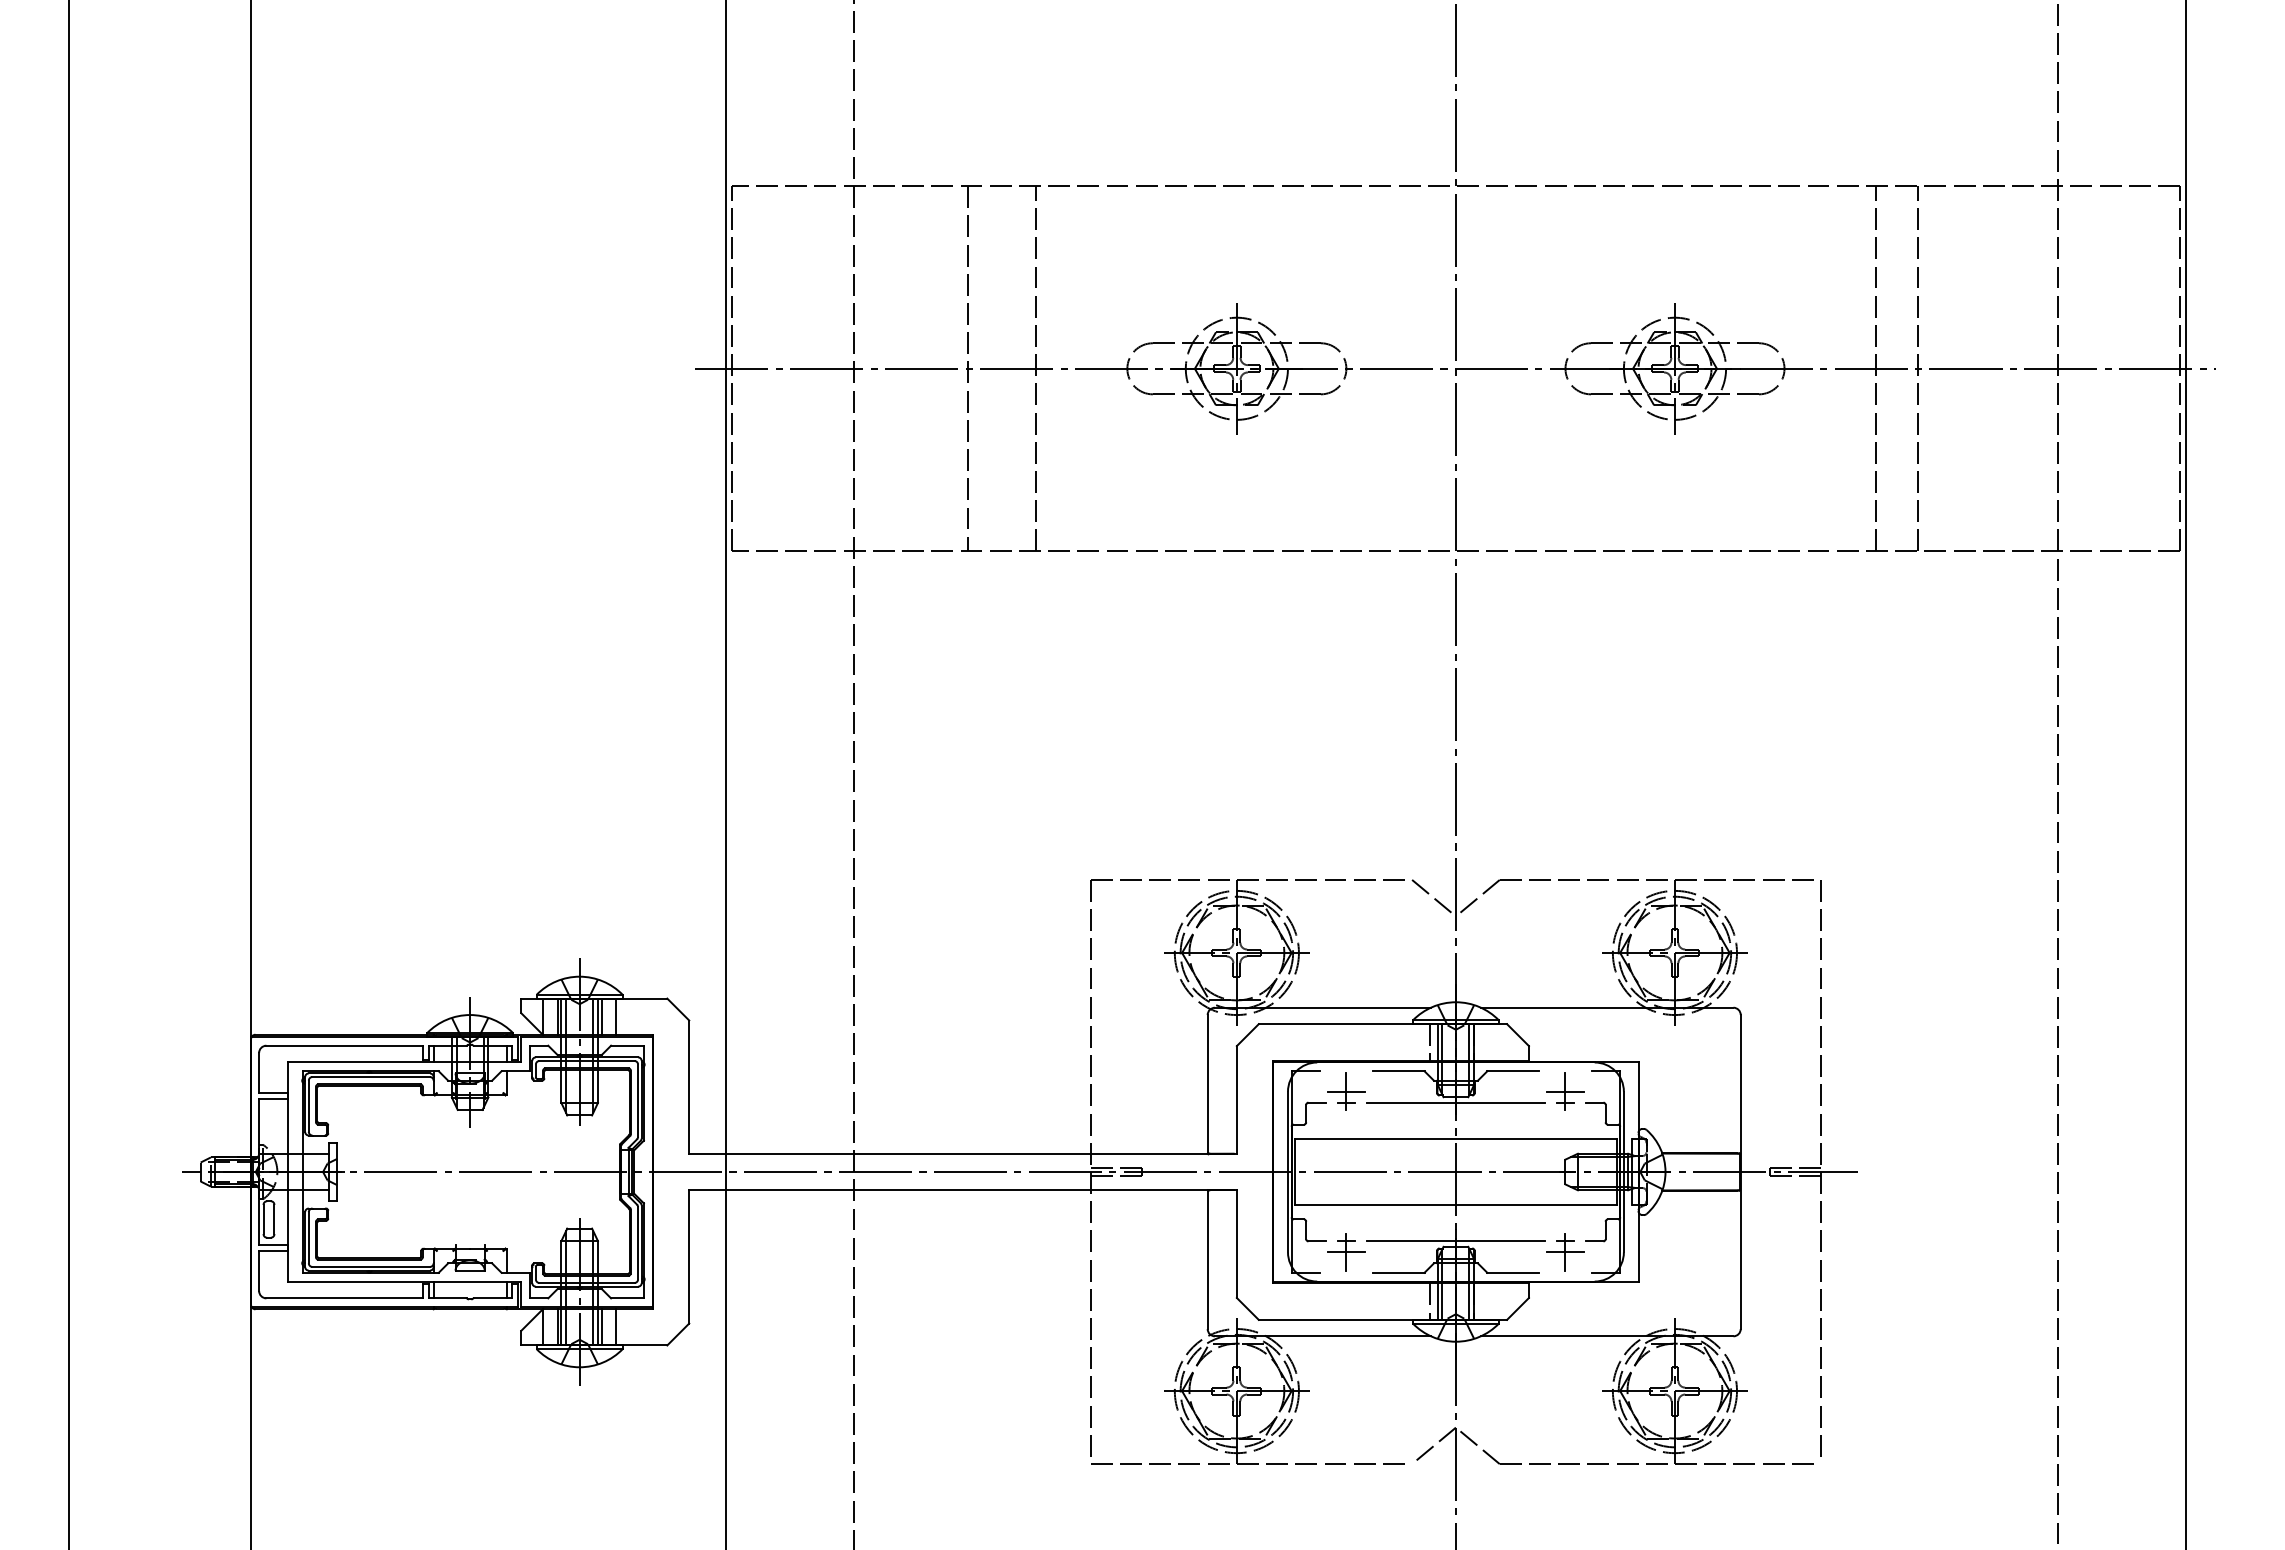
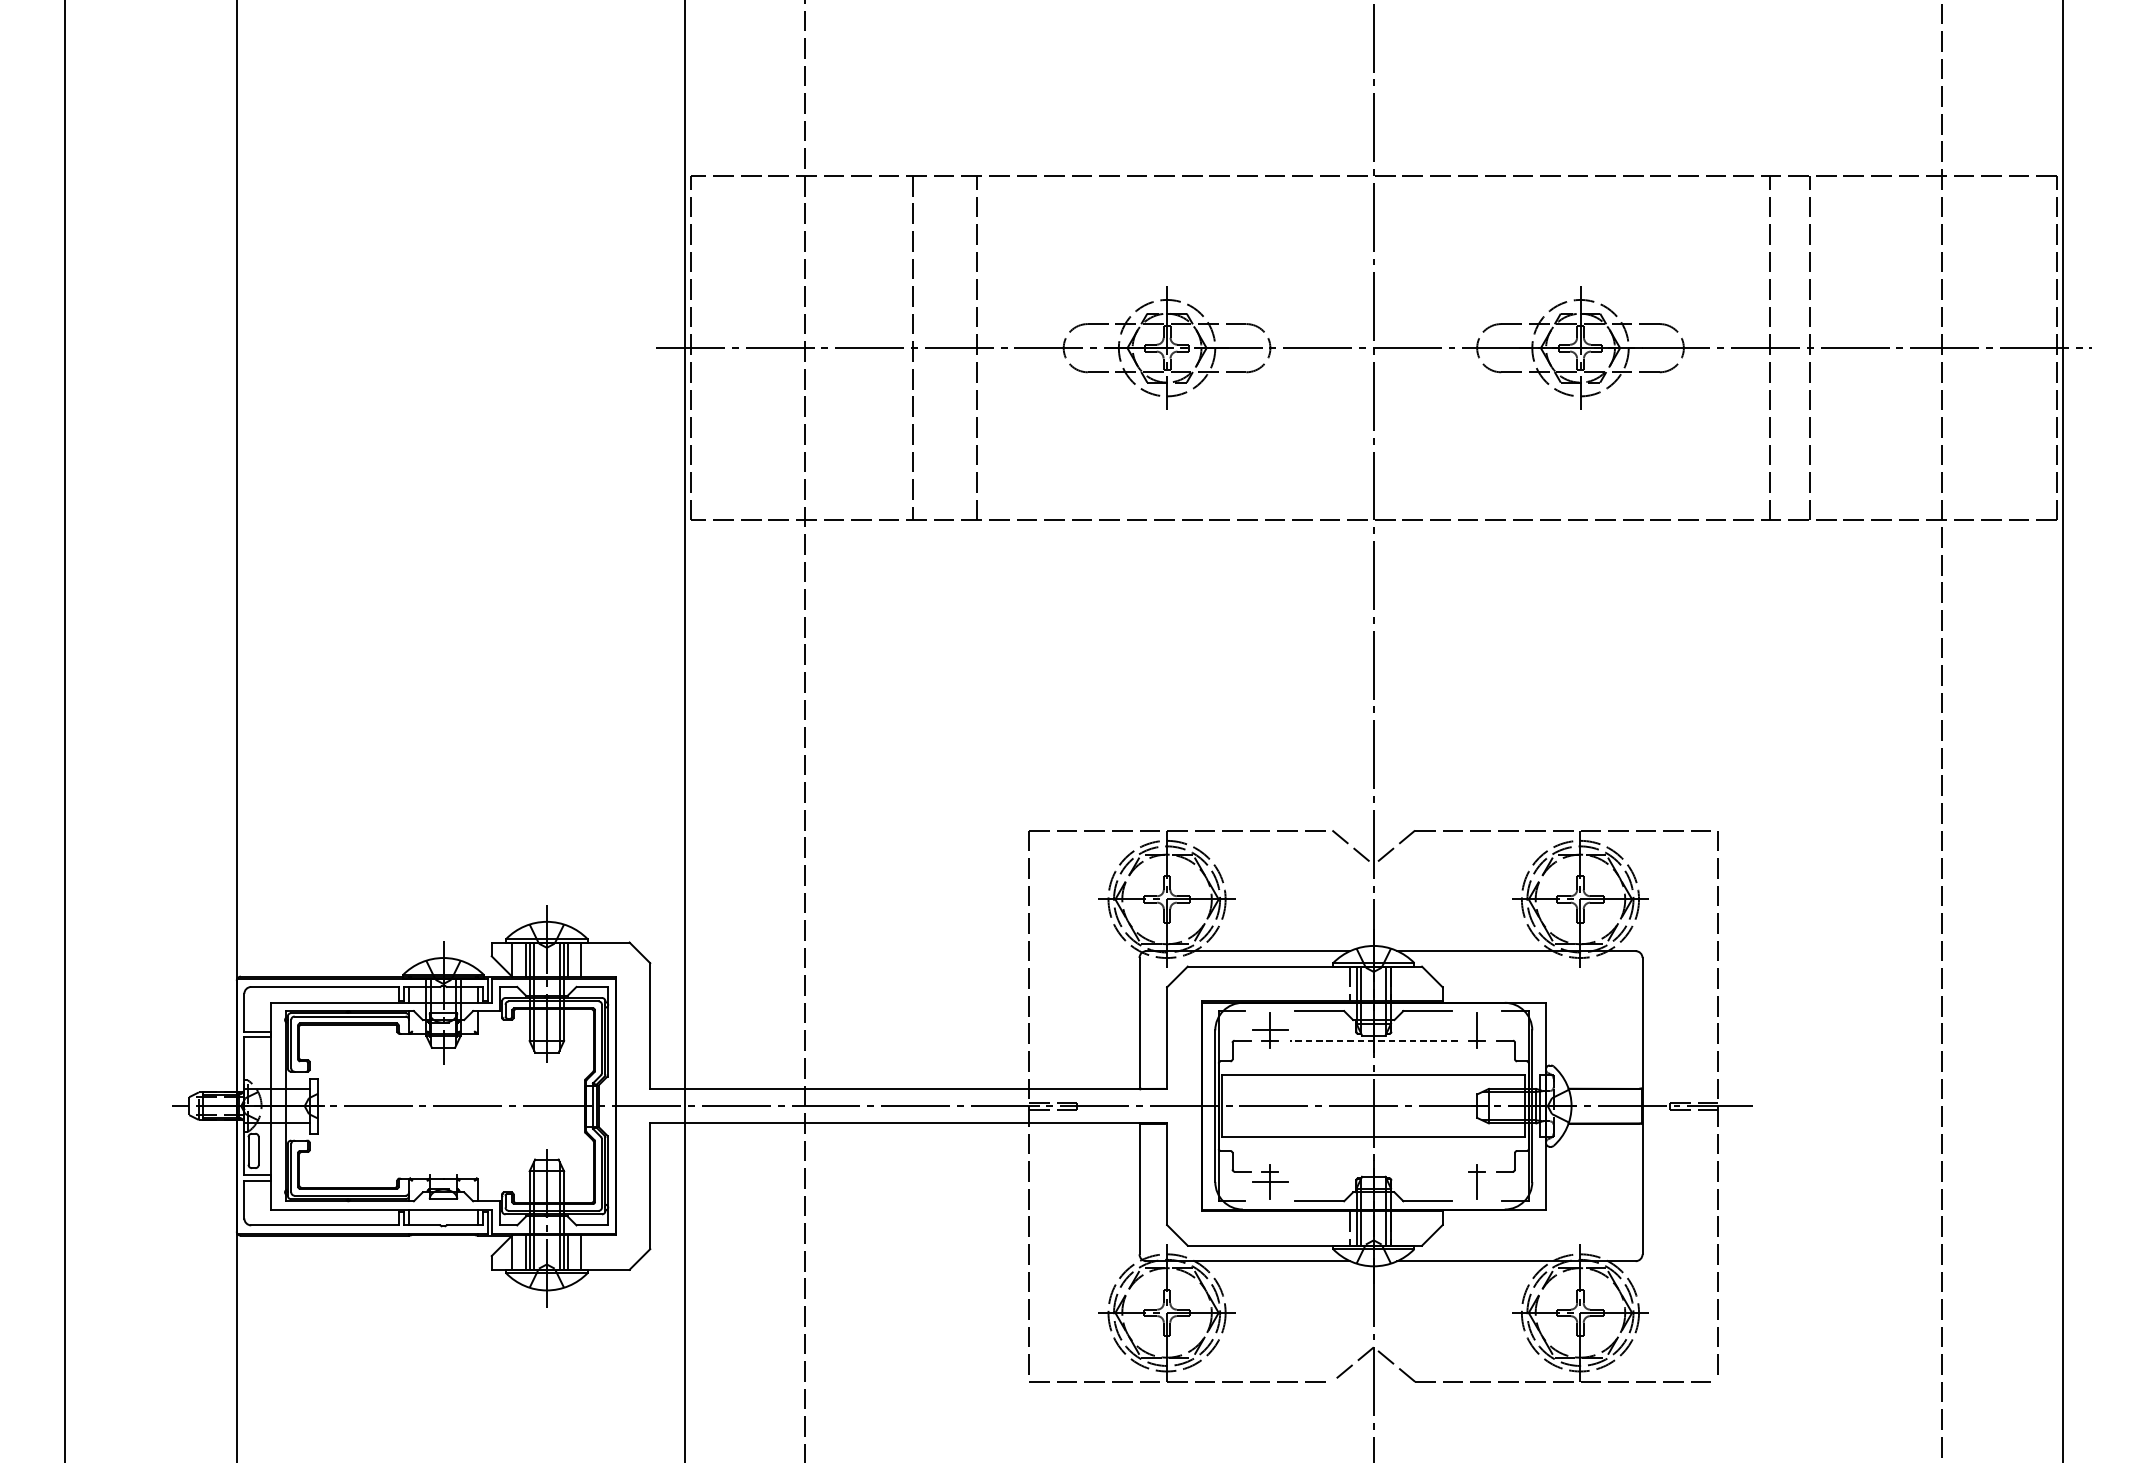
line: (1565, 1091) -> (1477, 1030), removed
line: (1455, 1102) -> (1373, 1040), solid -> dashed
line: (1455, 1241) -> (1373, 1171), removed
line: (1565, 1252) -> (1477, 1182), removed

